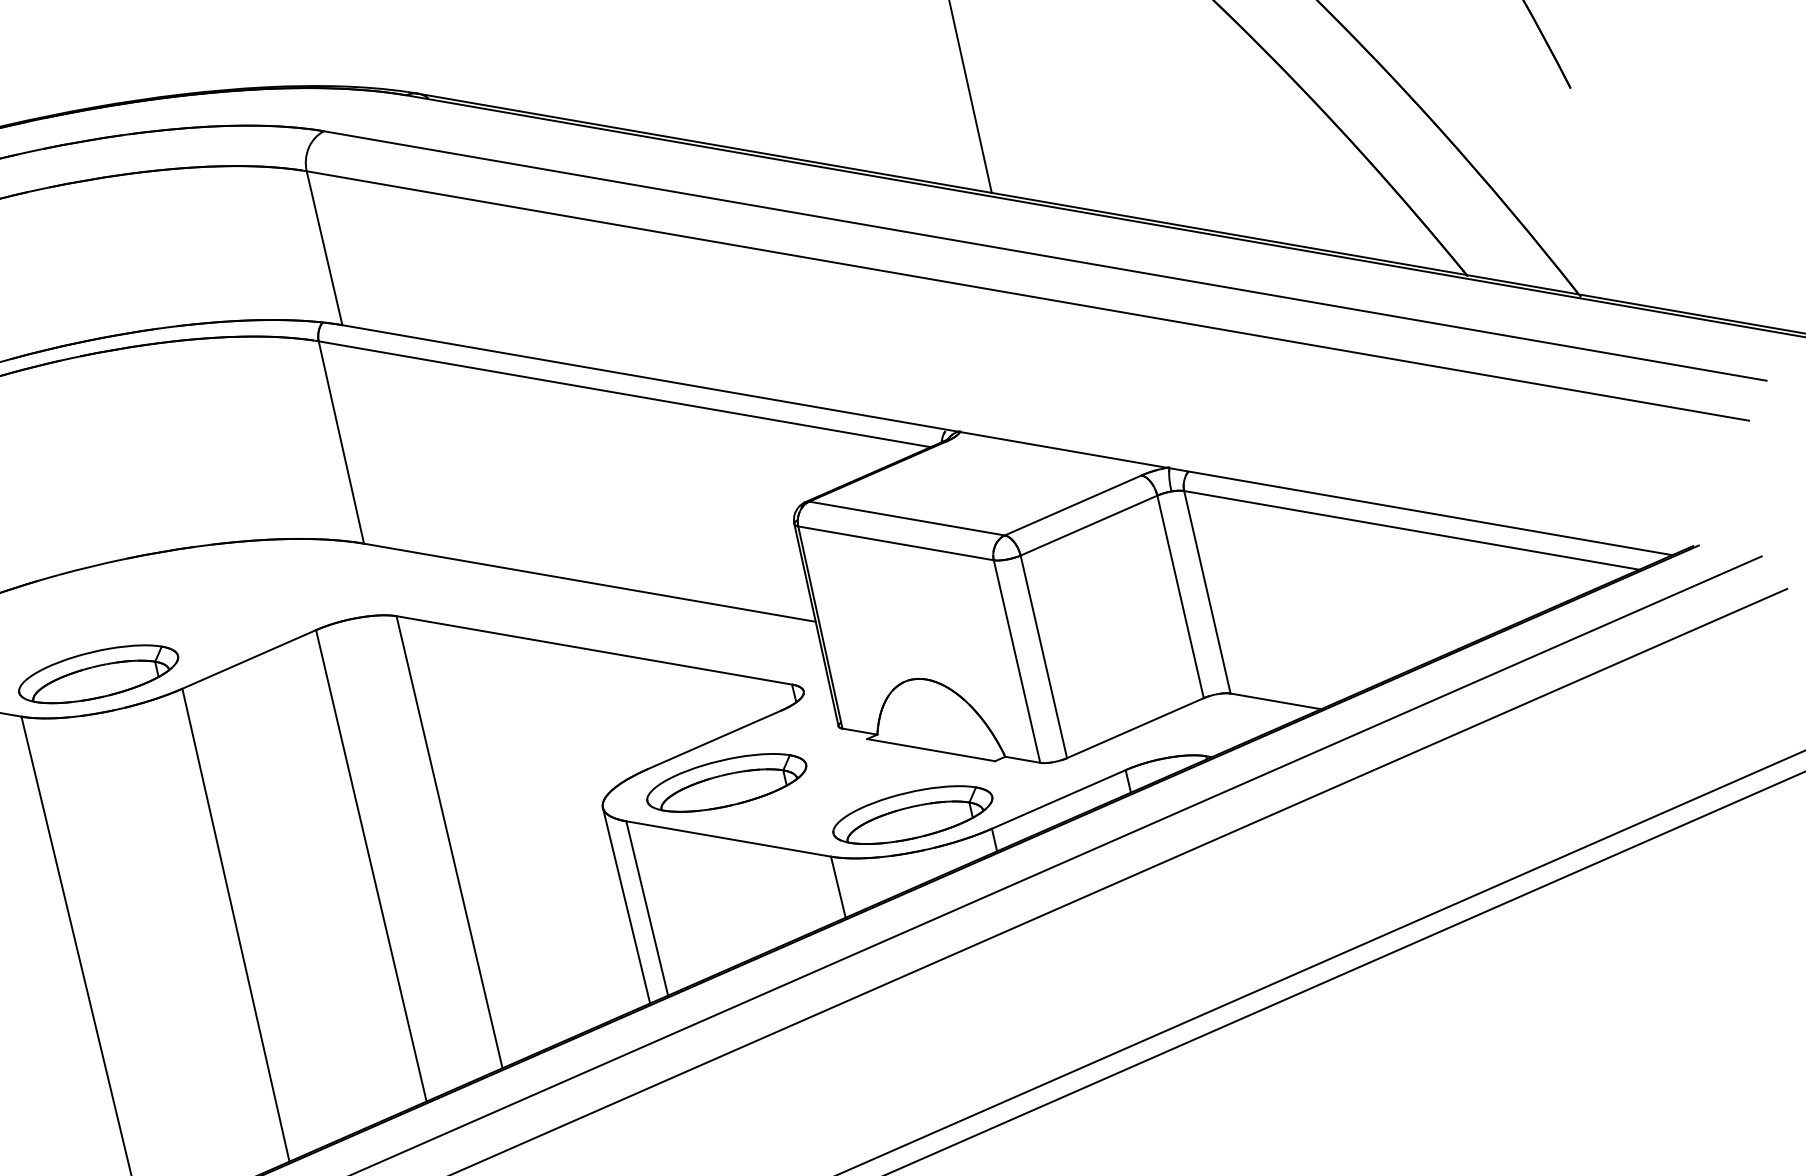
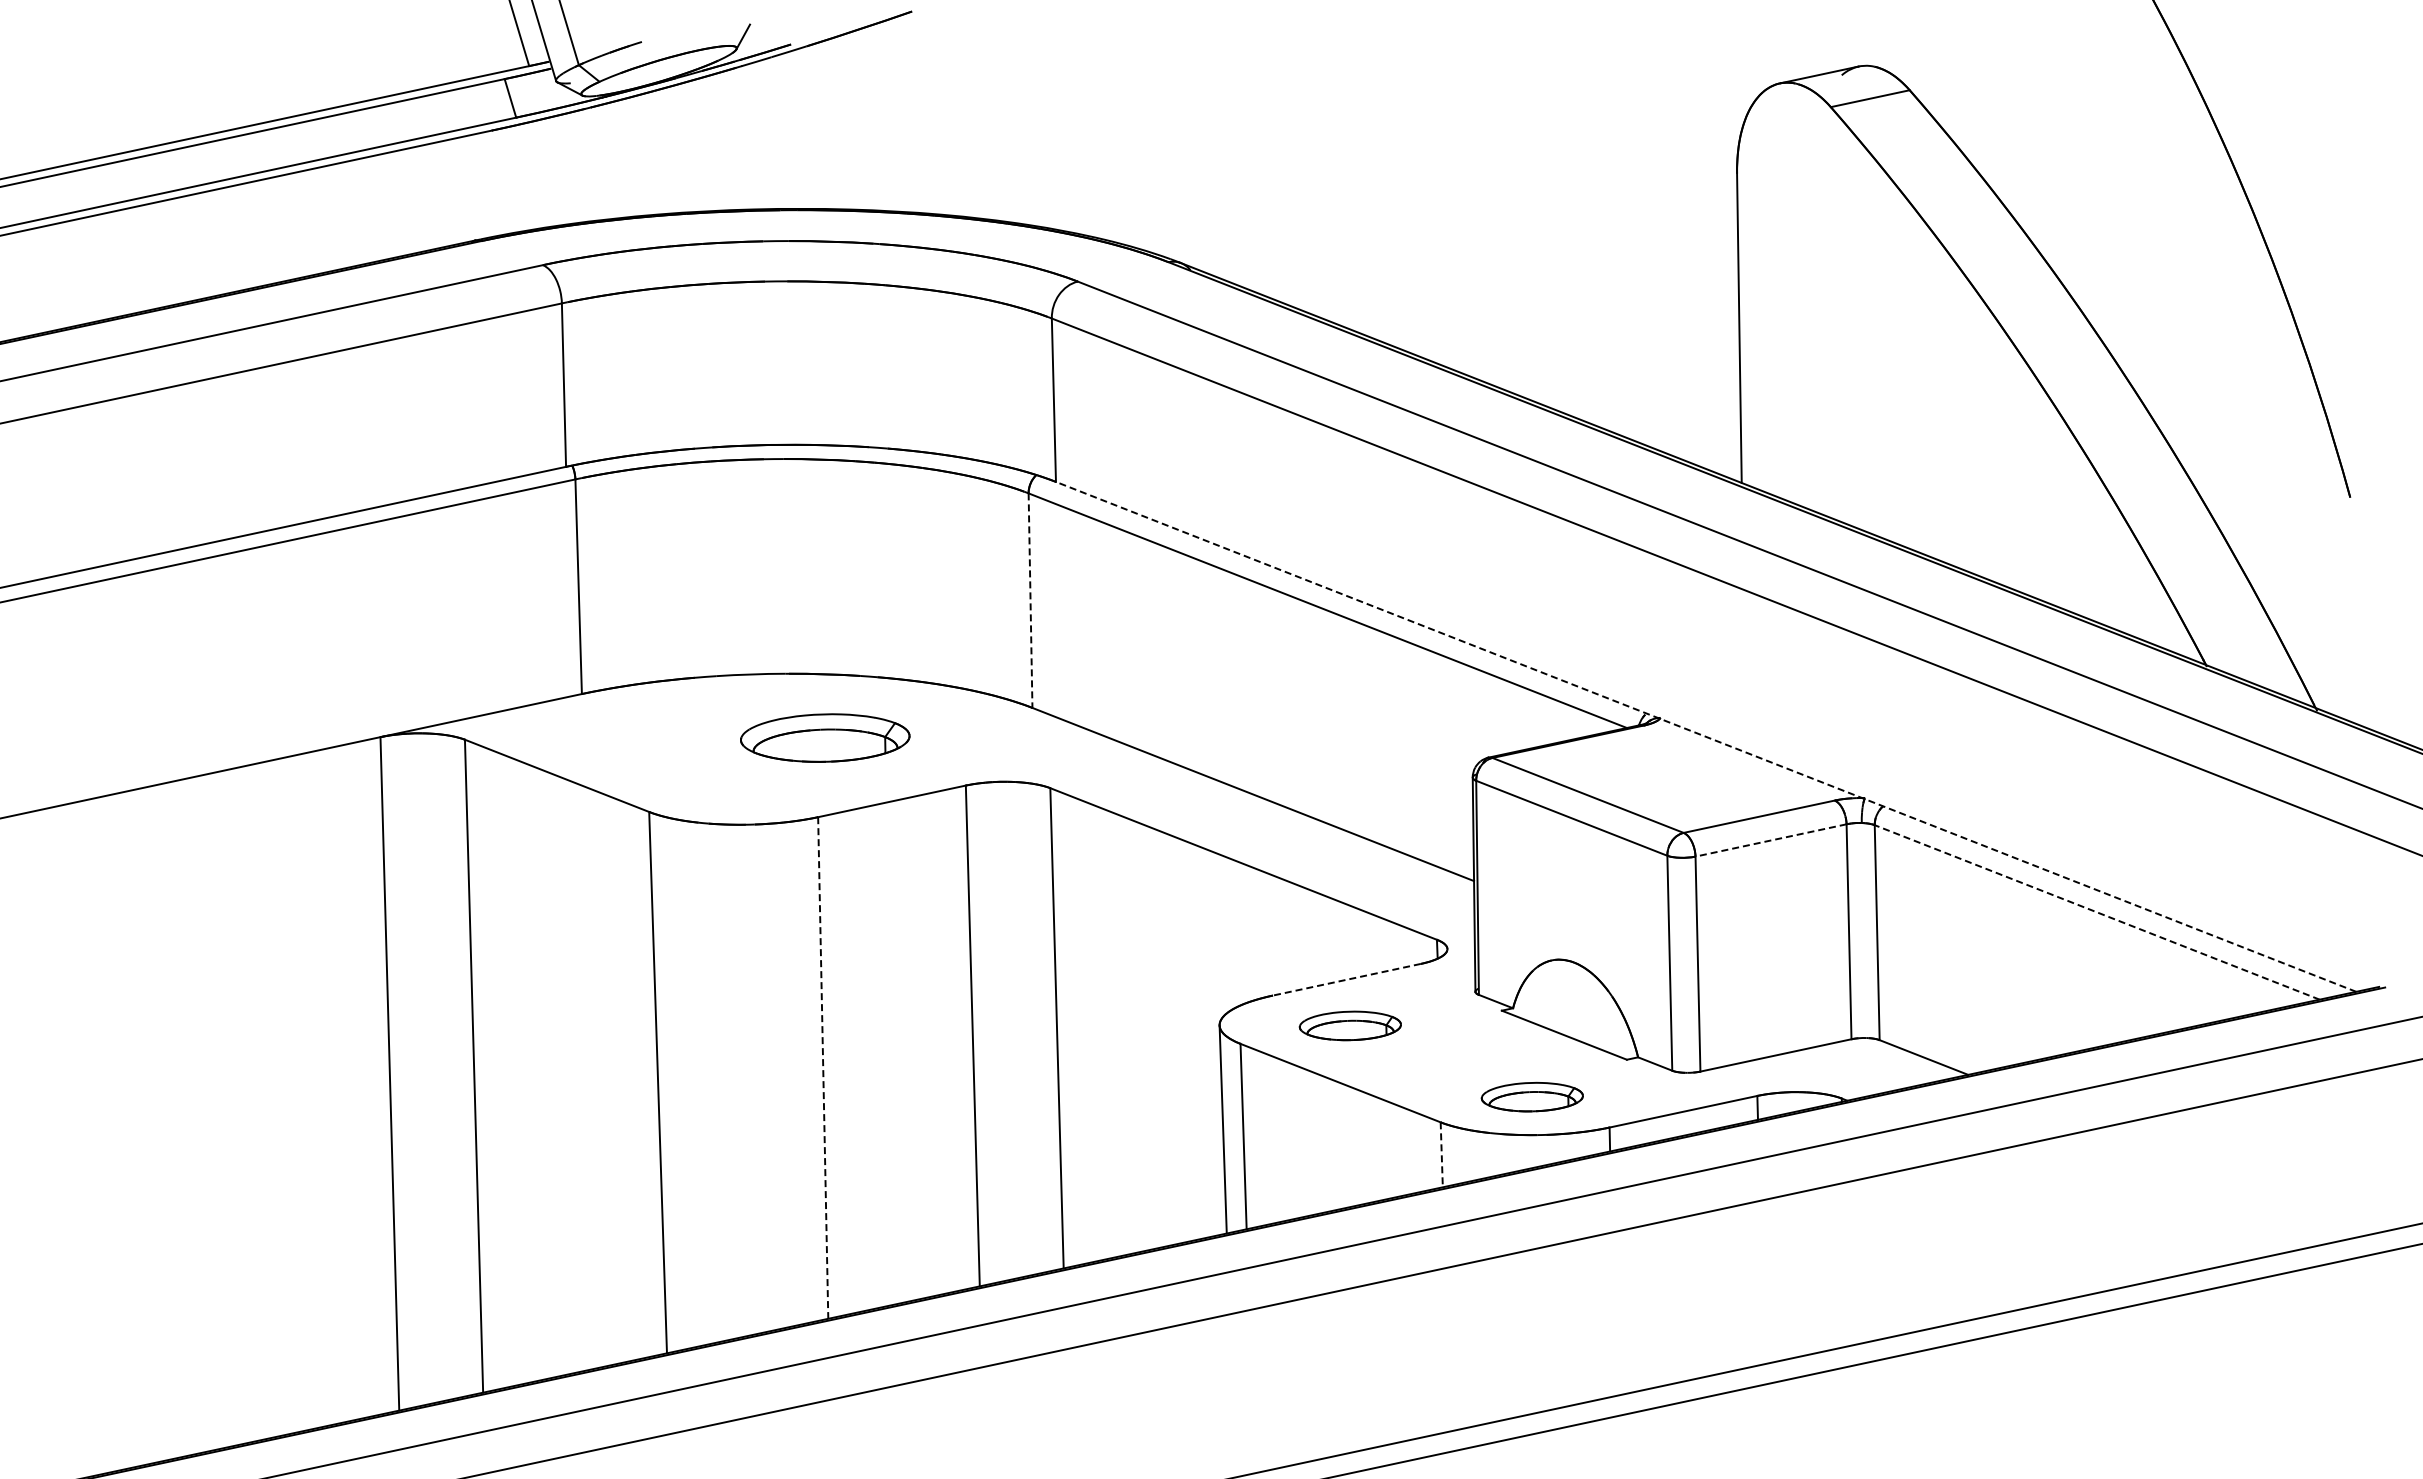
line: (1006, 439) -> (1705, 736), solid -> dashed
line: (341, 443) -> (1030, 601), solid -> dashed
line: (1088, 525) -> (1770, 840), solid -> dashed
line: (1412, 530) -> (2097, 912), solid -> dashed
part: (98, 673) -> (825, 737), moved
line: (714, 739) -> (1346, 979), solid -> dashed
part: (726, 782) -> (1350, 1025), size x0.6
part: (912, 814) -> (1532, 1096), size x0.6
line: (838, 886) -> (1441, 1154), solid -> dashed
line: (236, 925) -> (823, 1068), solid -> dashed

